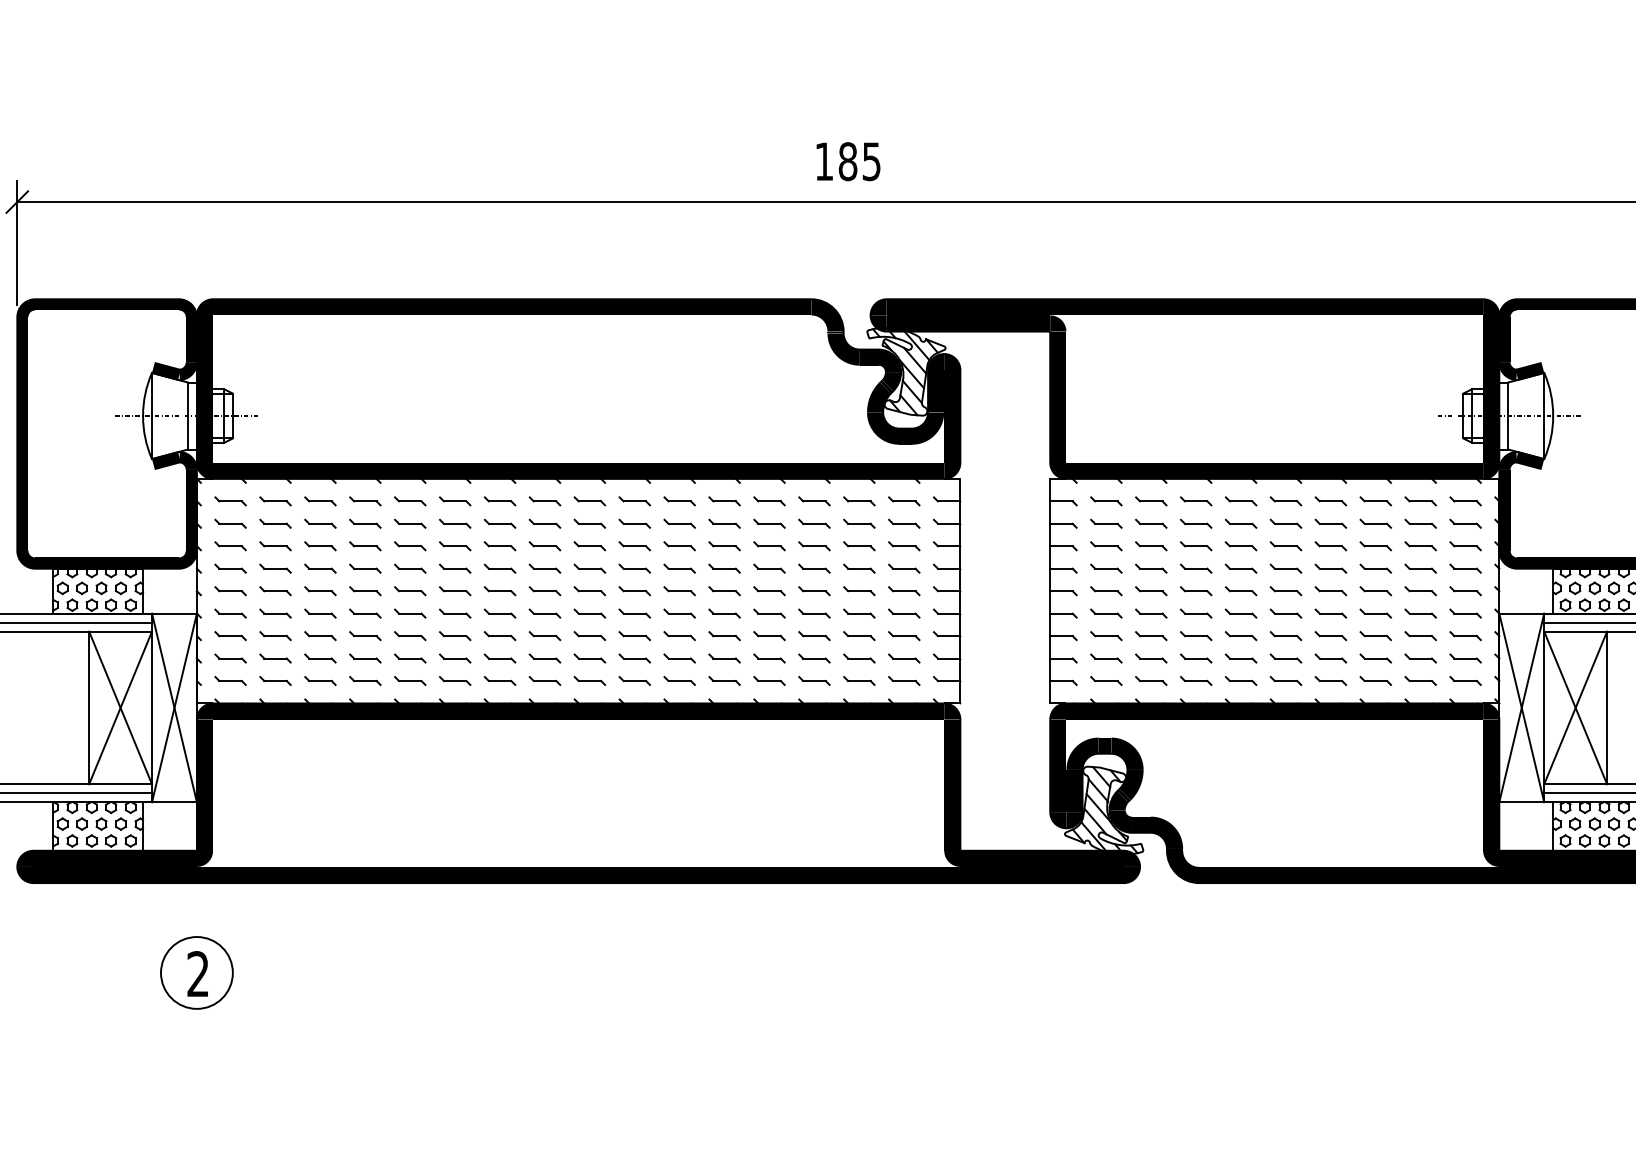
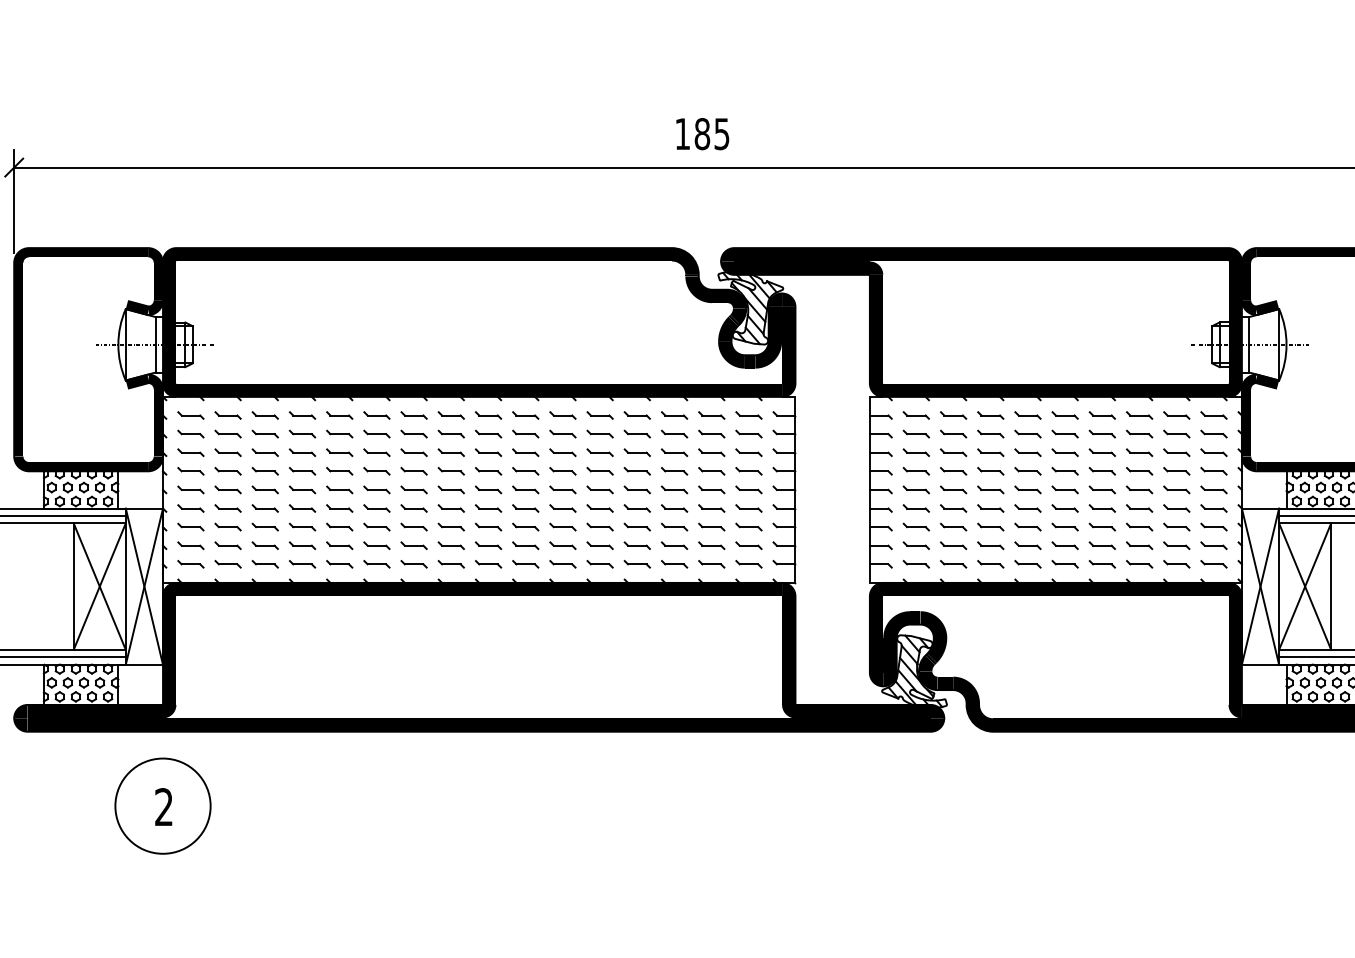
circle: (196, 972) -> (162, 805), size x1.6

